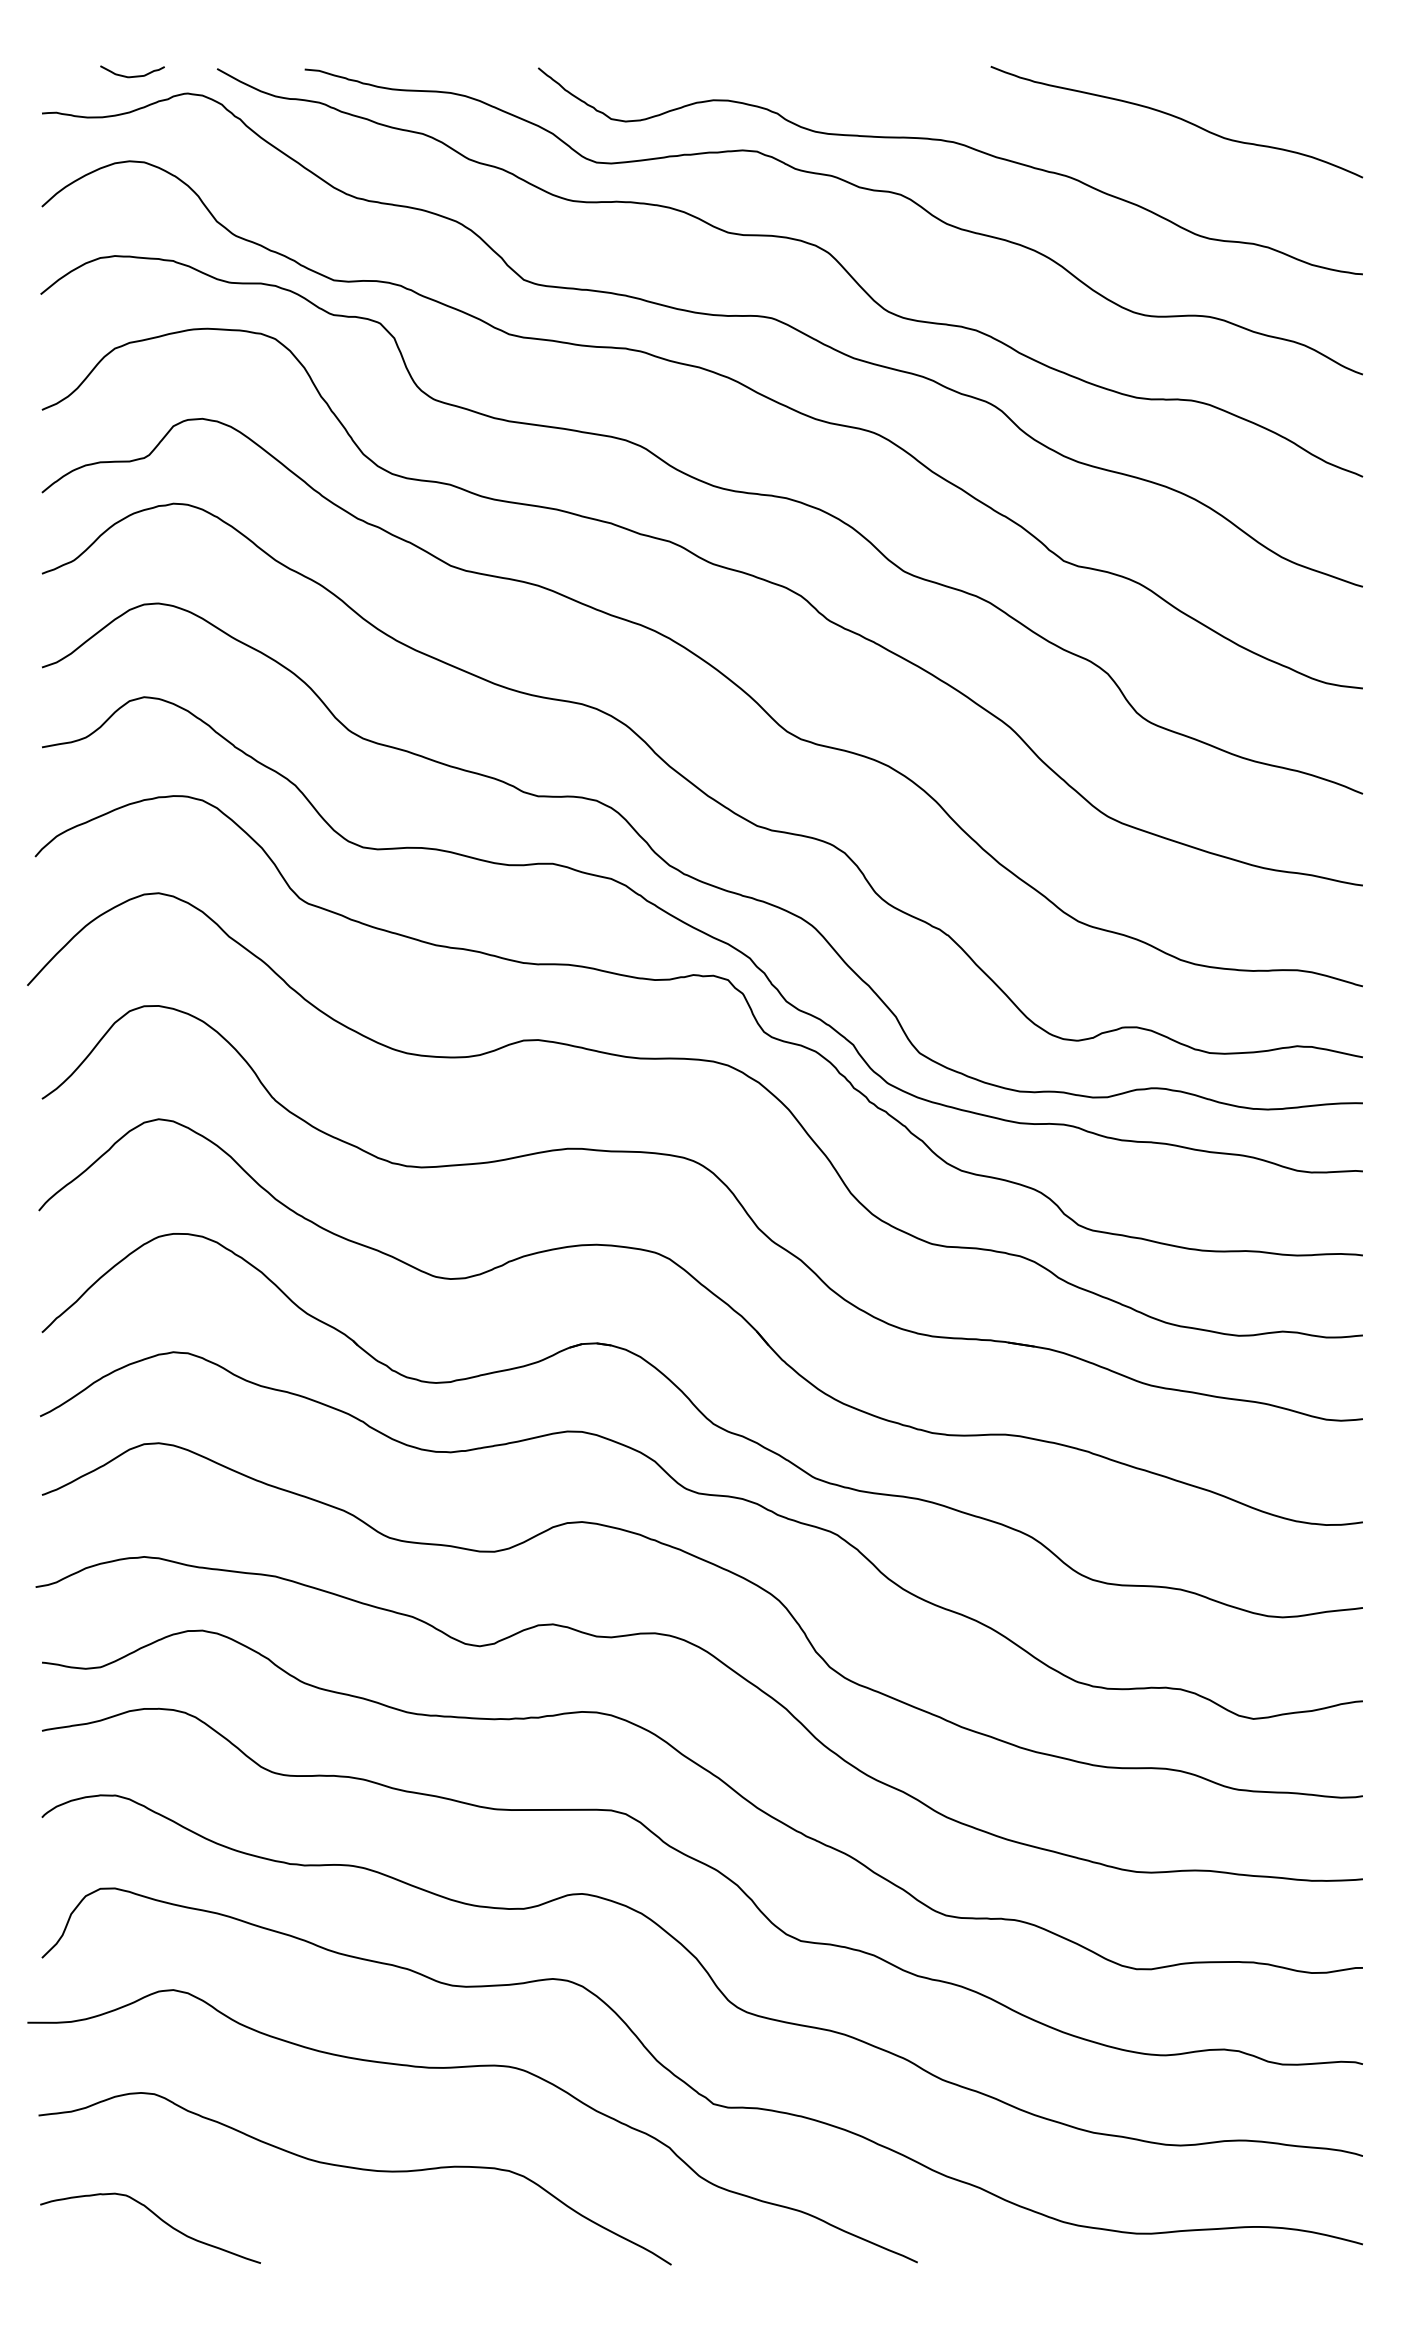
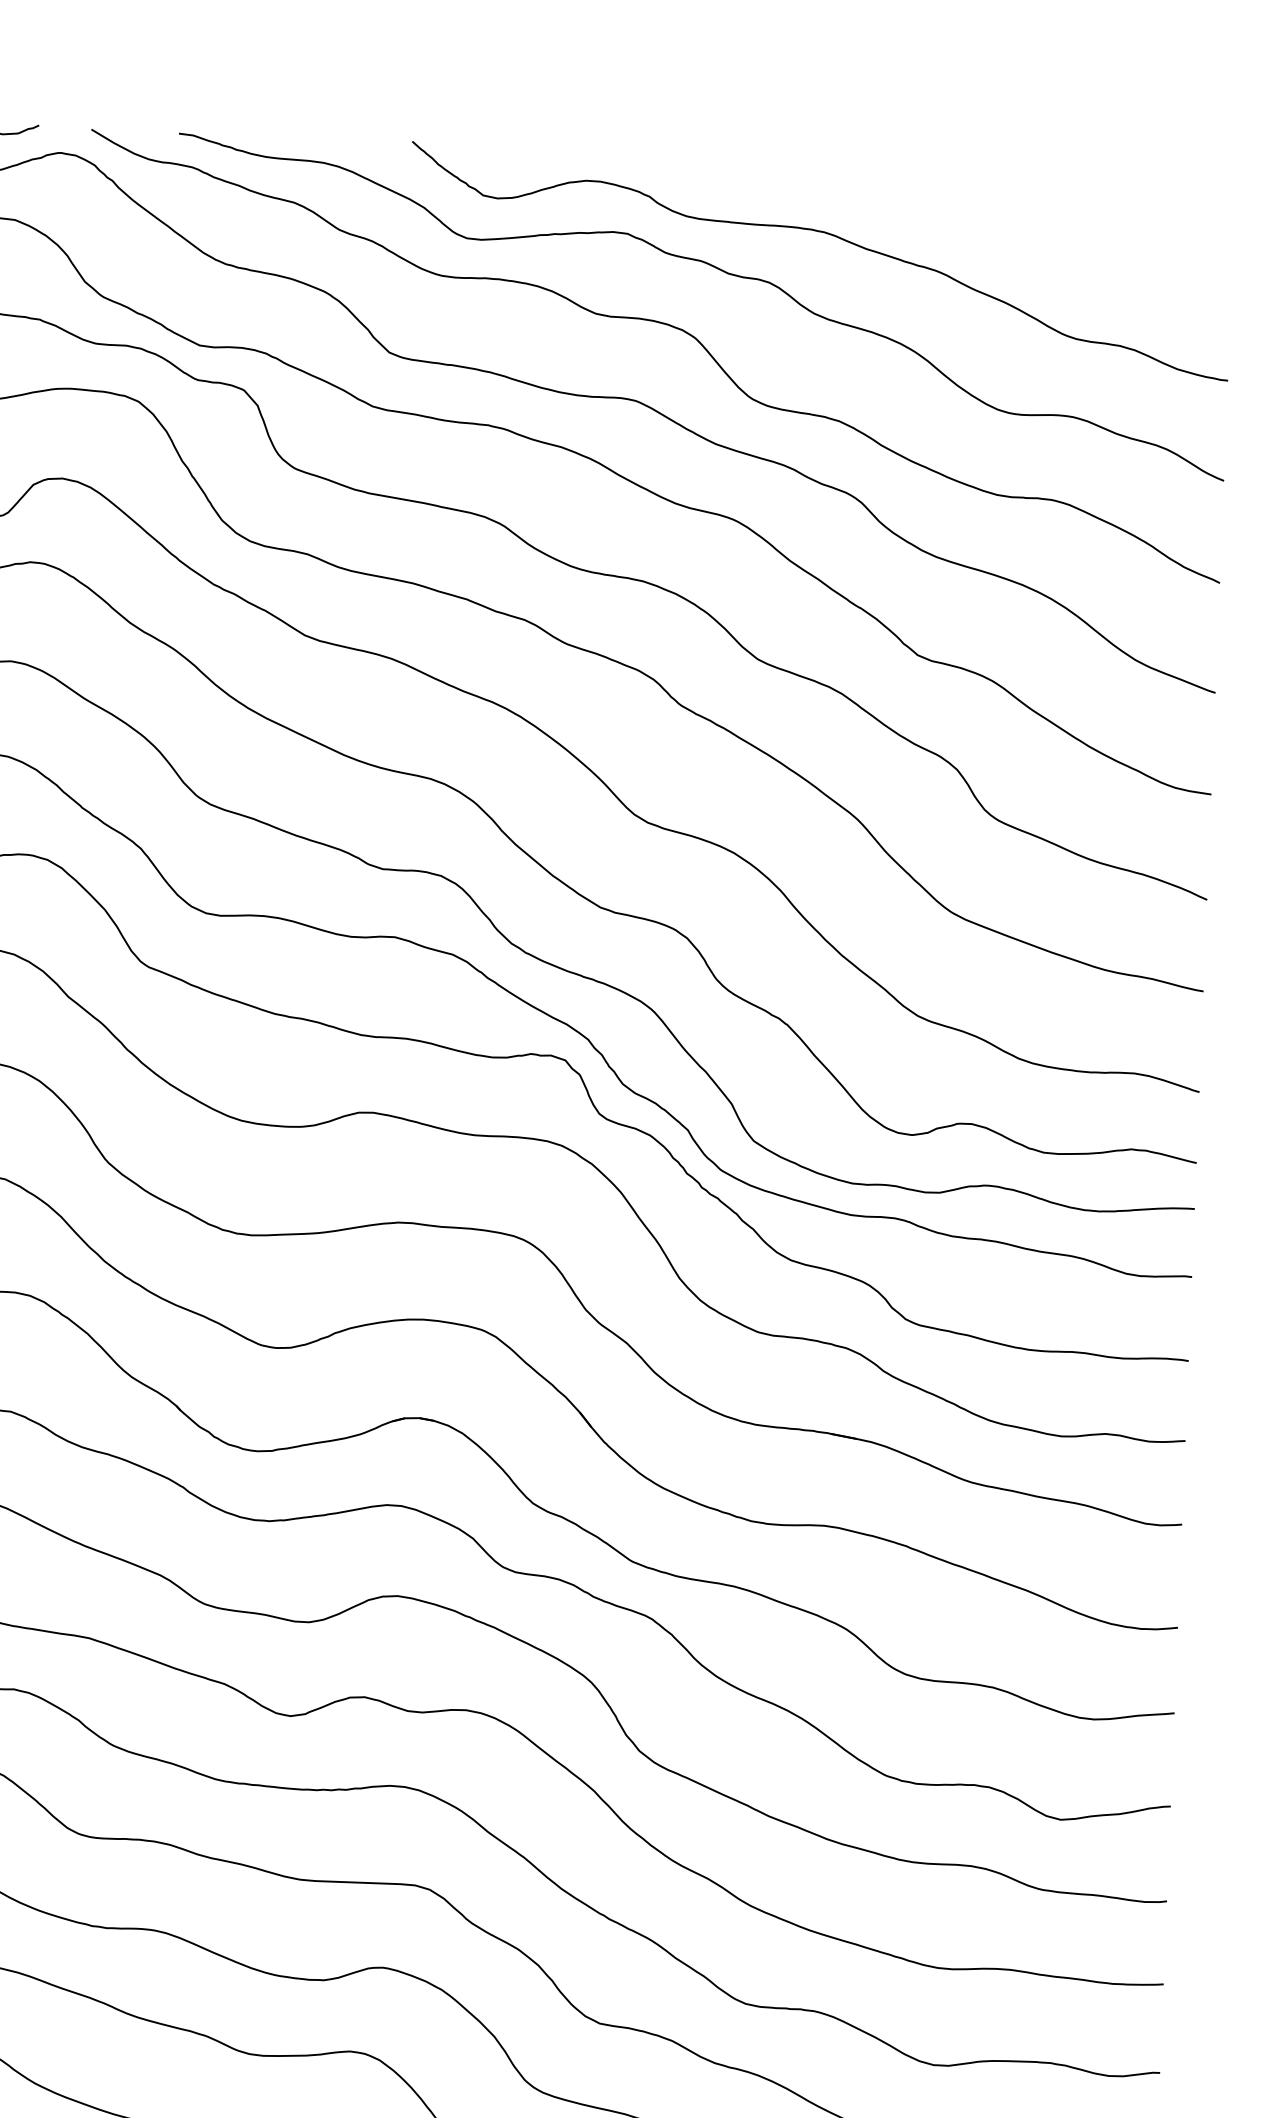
curve: (1176, 118) -> (1048, 217), removed

